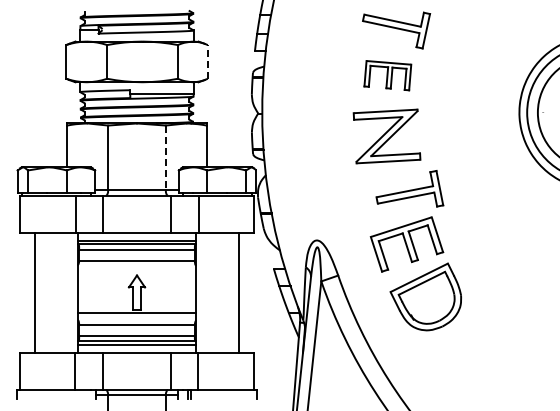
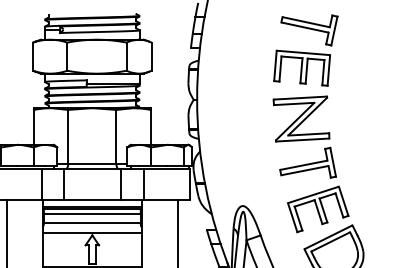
line: (207, 61) -> (151, 56), dashed -> solid
part: (387, 75) -> (301, 68), size x1.43
line: (165, 158) -> (116, 137), dashed -> solid
part: (409, 188) -> (307, 162), moved
line: (136, 272) -> (91, 232), added

